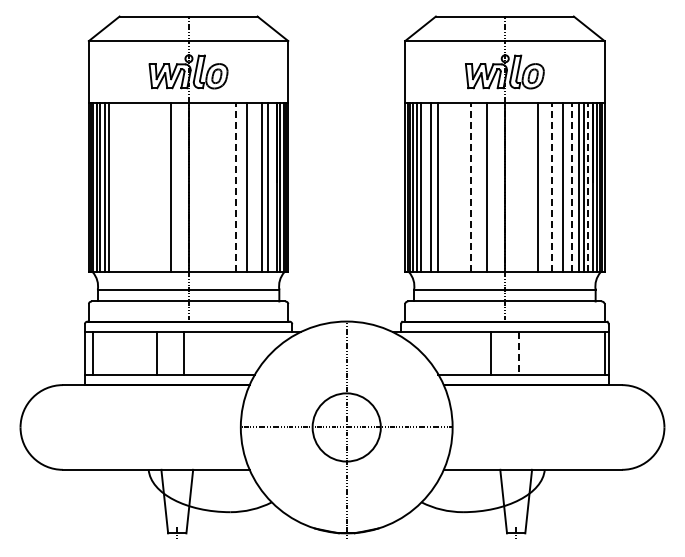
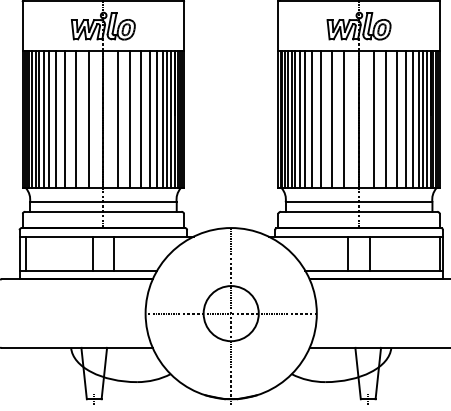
line: (114, 187) -> (43, 119), added
line: (121, 187) -> (49, 119), added
line: (130, 187) -> (56, 119), added
line: (141, 187) -> (65, 119), added
line: (155, 187) -> (76, 119), added
line: (206, 187) -> (117, 119), added
line: (222, 187) -> (130, 119), added
line: (235, 187) -> (141, 119), dashed -> solid
line: (255, 187) -> (157, 119), added
line: (272, 187) -> (171, 119), added
line: (425, 187) -> (294, 119), added
line: (446, 187) -> (311, 119), added
line: (457, 187) -> (320, 119), added
line: (471, 187) -> (332, 119), dashed -> solid
line: (522, 187) -> (373, 119), added
line: (552, 187) -> (397, 119), dashed -> solid
line: (571, 187) -> (412, 119), dashed -> solid
line: (588, 187) -> (426, 119), dashed -> solid
line: (157, 353) -> (92, 253), moved
line: (184, 353) -> (114, 253), moved
line: (518, 353) -> (370, 253), dashed -> solid

